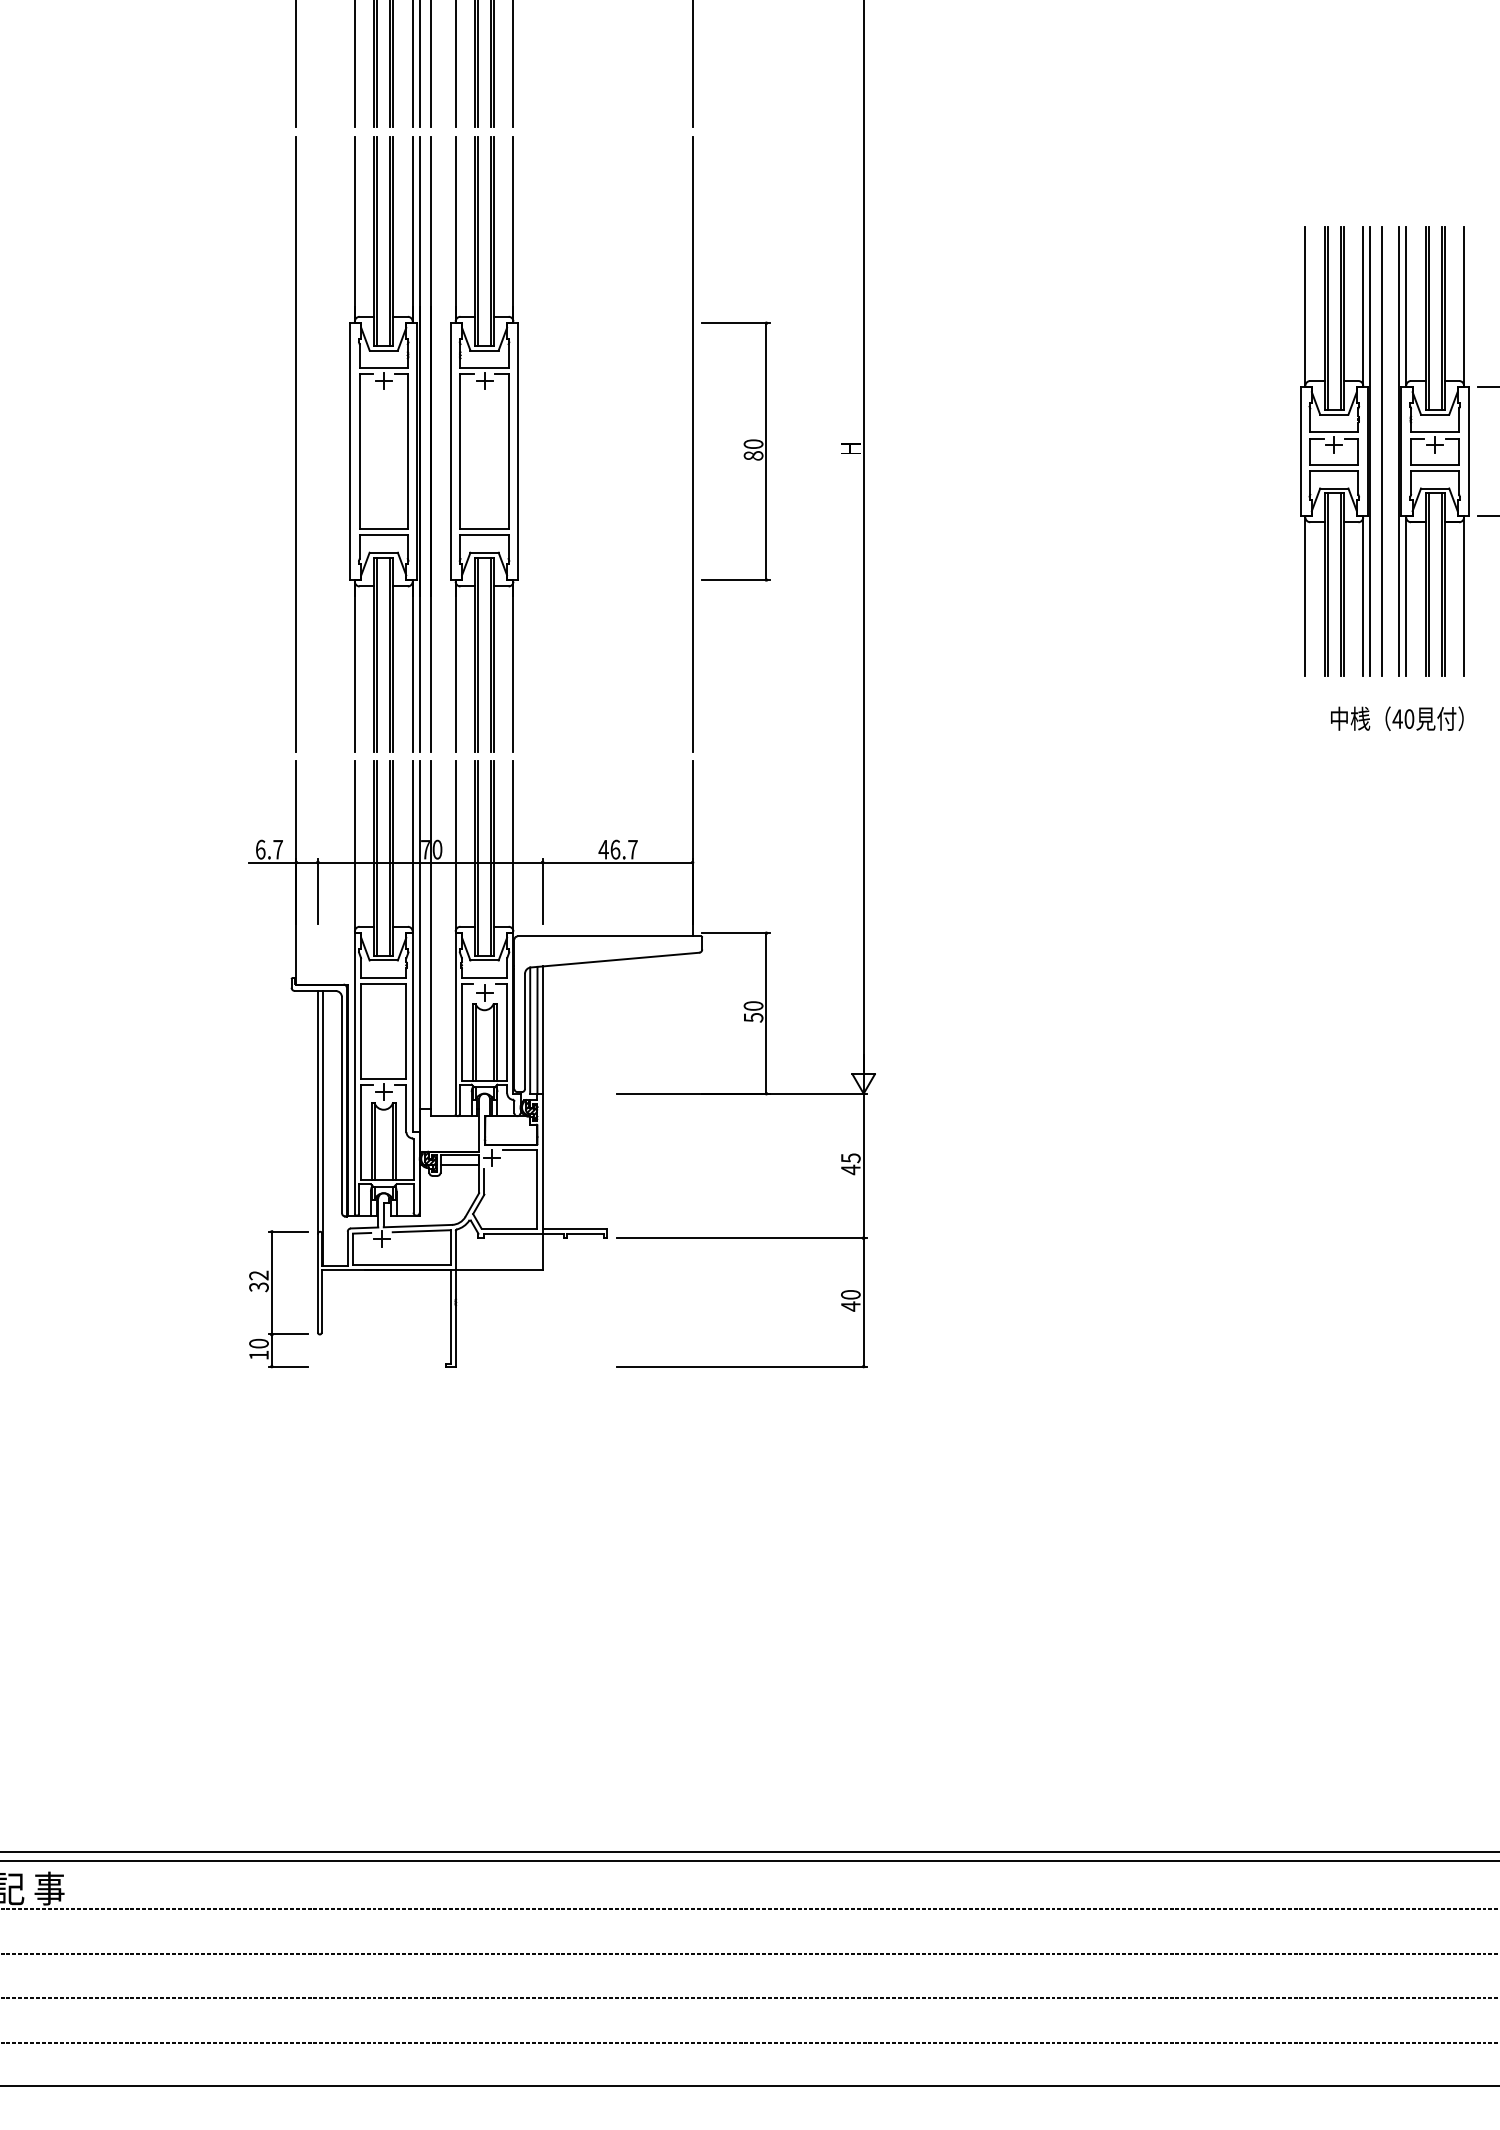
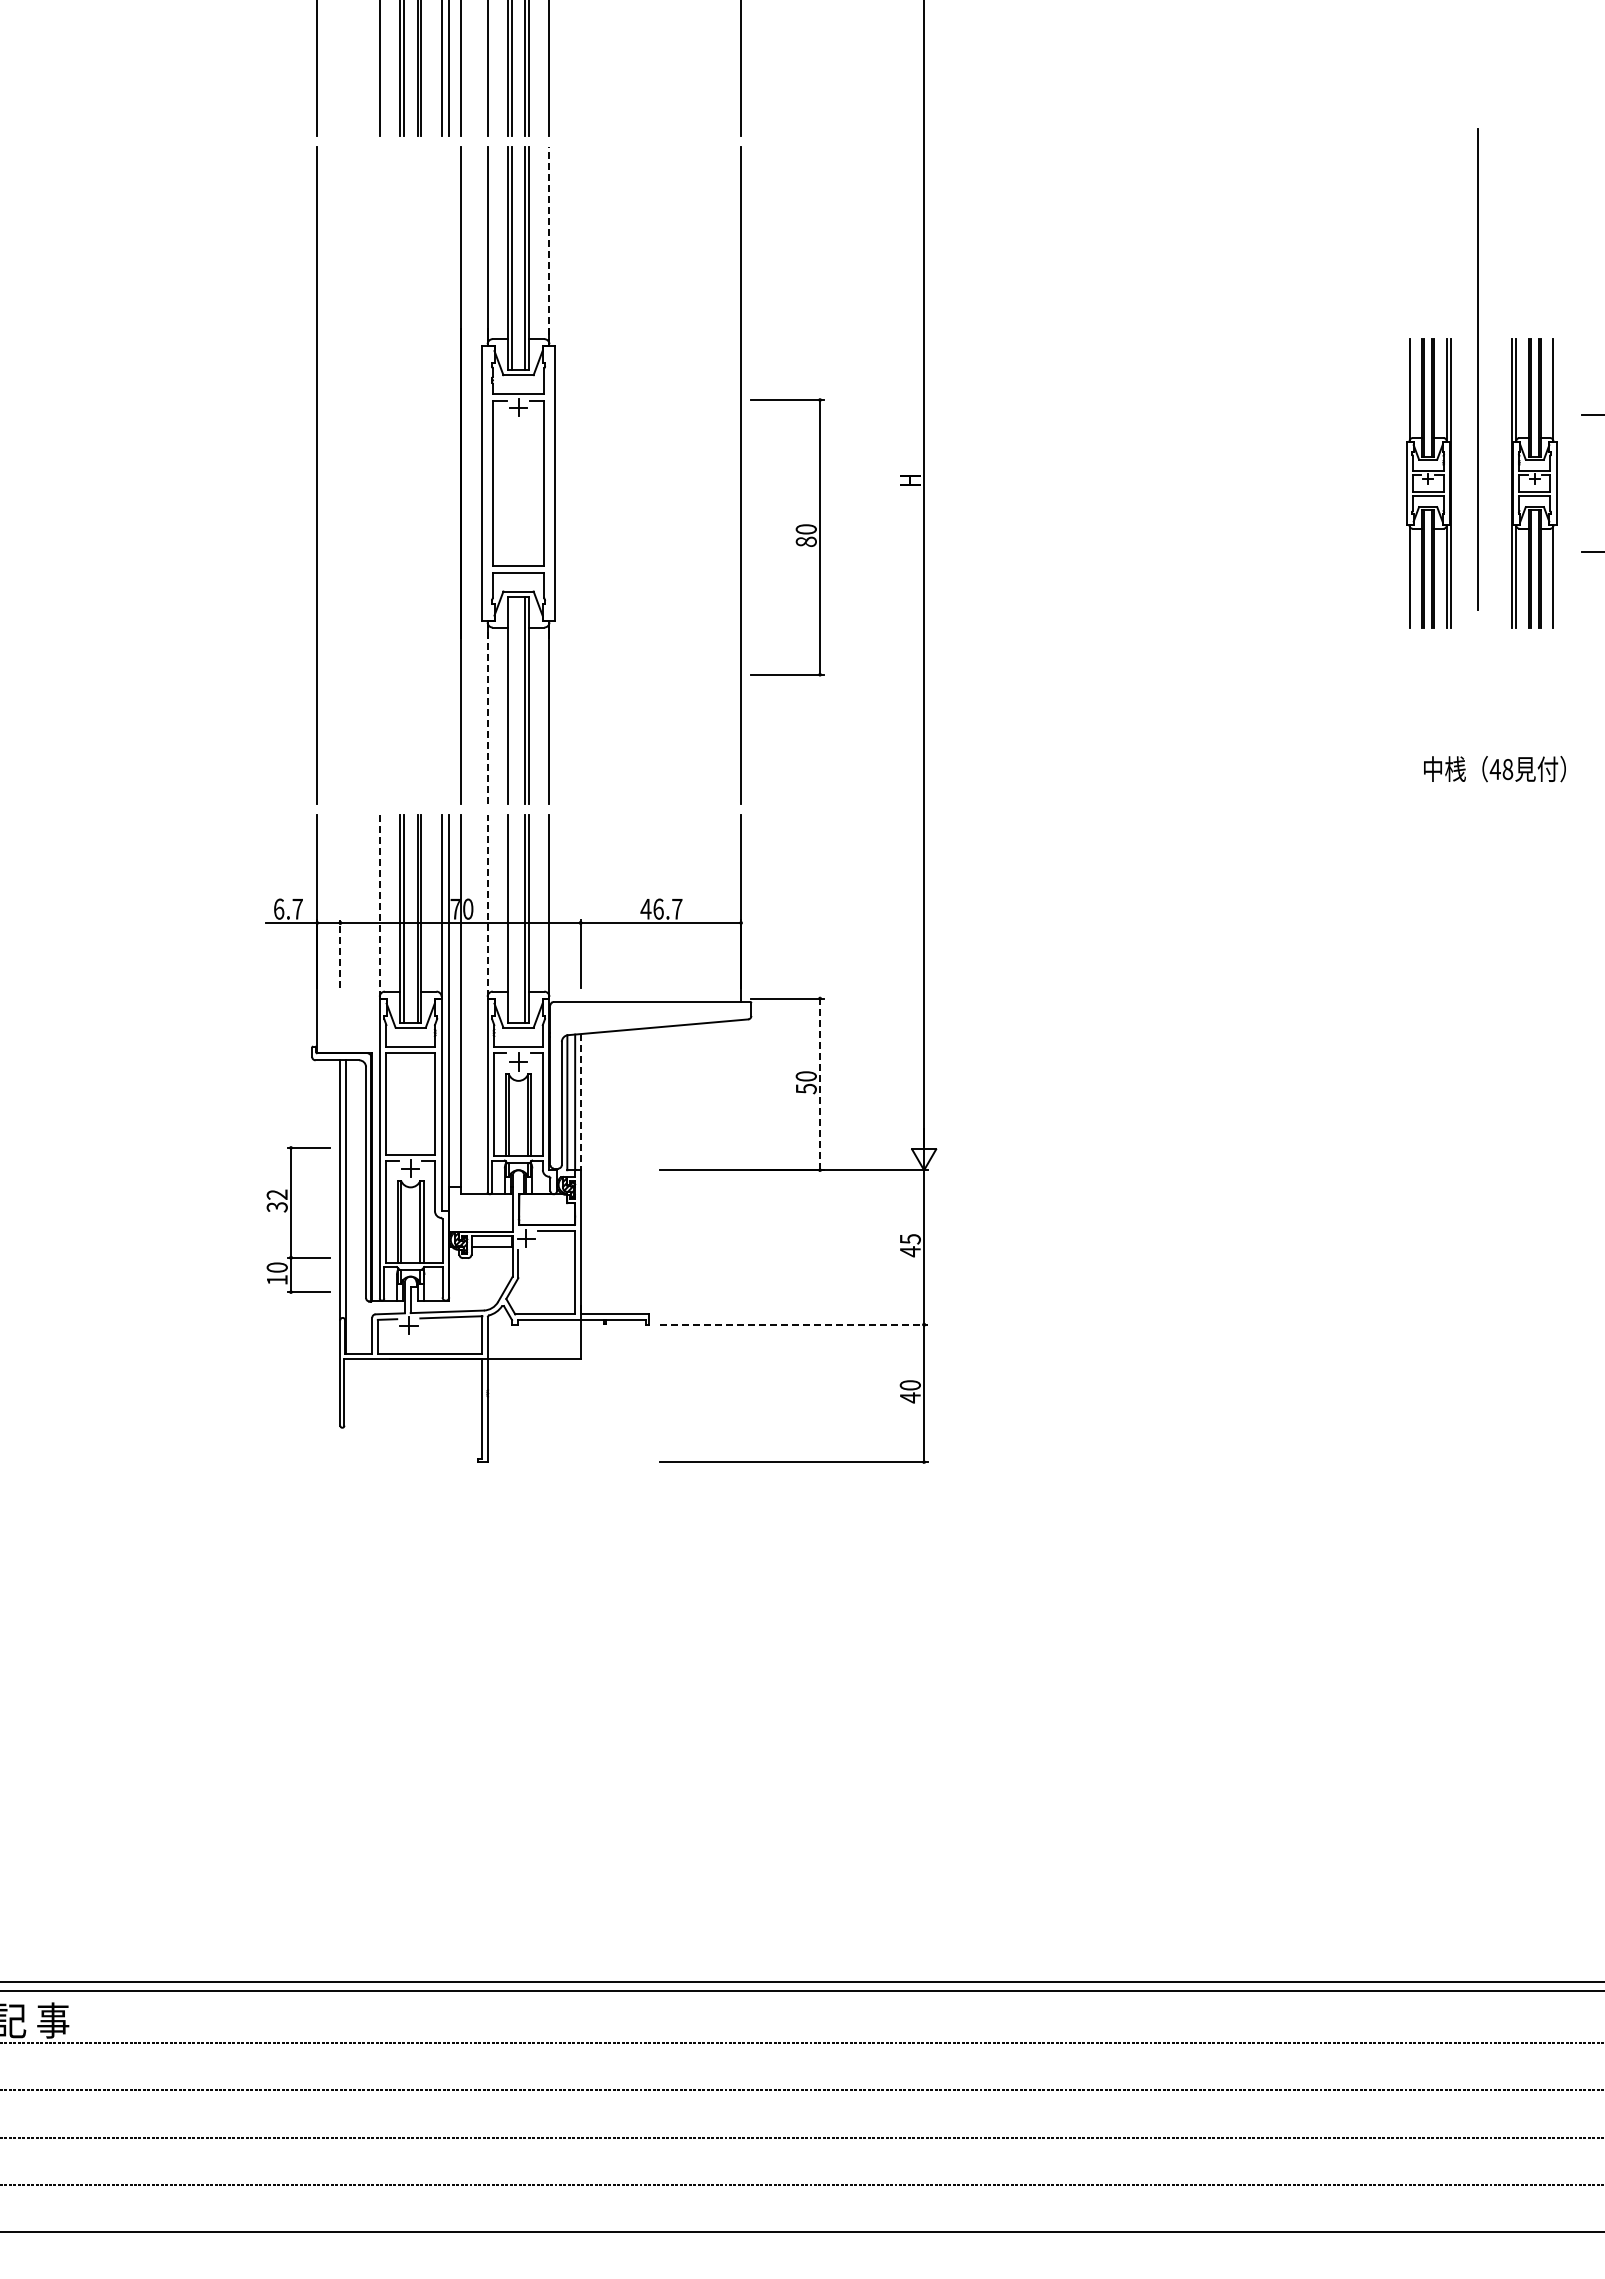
line: (513, 230) -> (549, 246), solid -> dashed
part: (384, 444) -> (411, 475), removed
part: (1335, 451) -> (1428, 483), size x0.6
line: (1380, 451) -> (1477, 369), moved
part: (1433, 451) -> (1533, 483), size x0.6
part: (743, 455) -> (795, 541), moved
line: (477, 654) -> (511, 700), removed
line: (455, 665) -> (487, 712), solid -> dashed
text: (1409, 719) -> (1507, 769), 40 -> 48
line: (354, 846) -> (379, 905), solid -> dashed
line: (455, 846) -> (487, 905), solid -> dashed
line: (477, 858) -> (511, 918), removed
line: (318, 891) -> (340, 953), solid -> dashed
line: (766, 1013) -> (820, 1084), solid -> dashed
line: (542, 1030) -> (580, 1102), solid -> dashed
line: (741, 1237) -> (793, 1324), solid -> dashed
part: (272, 1298) -> (291, 1219), moved

